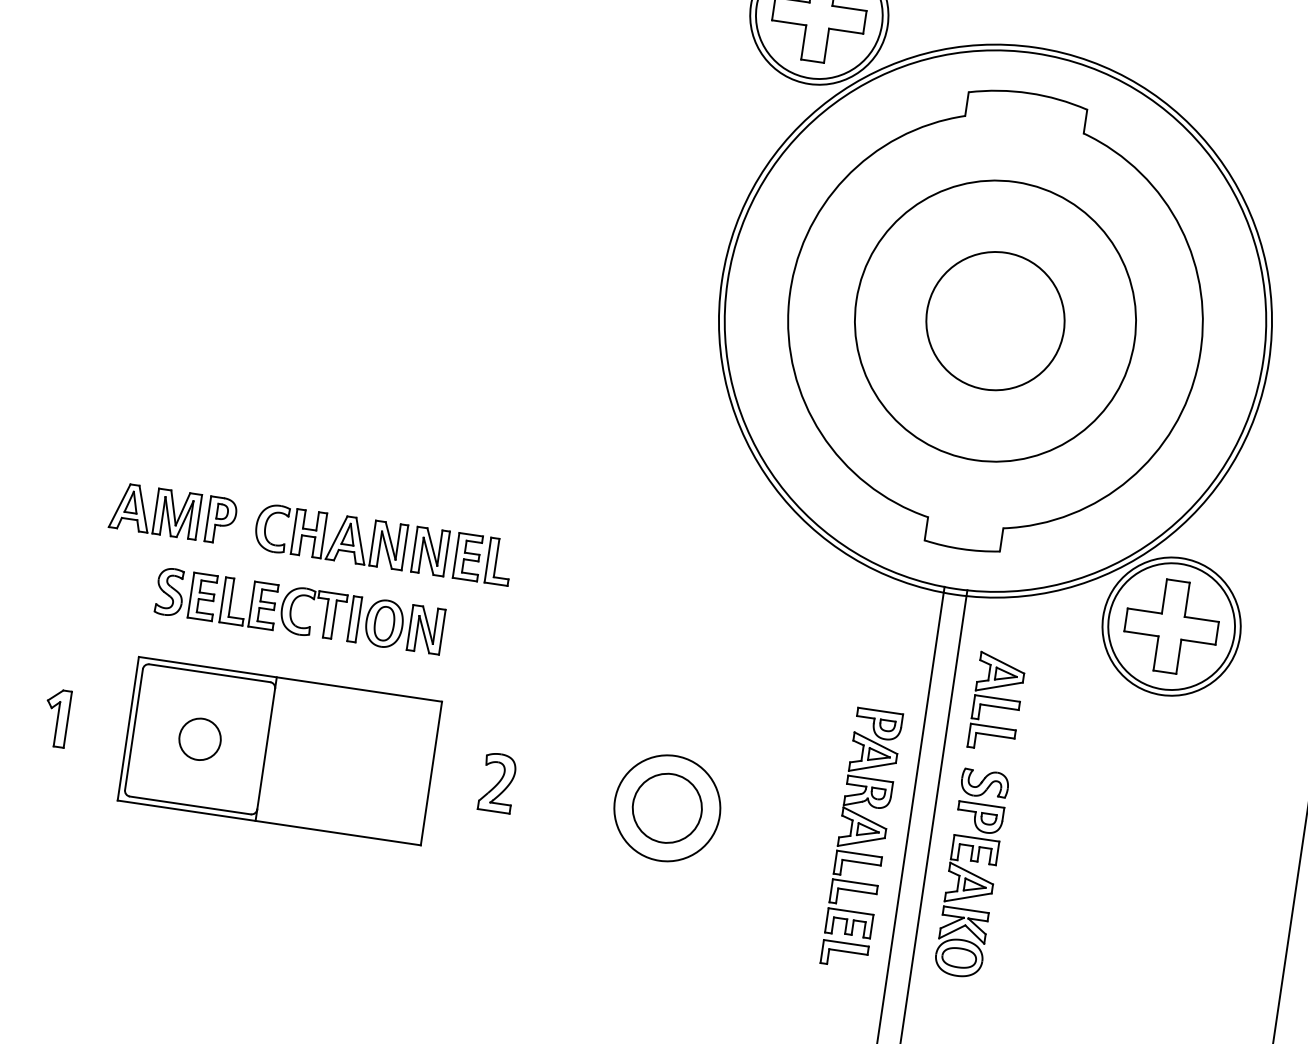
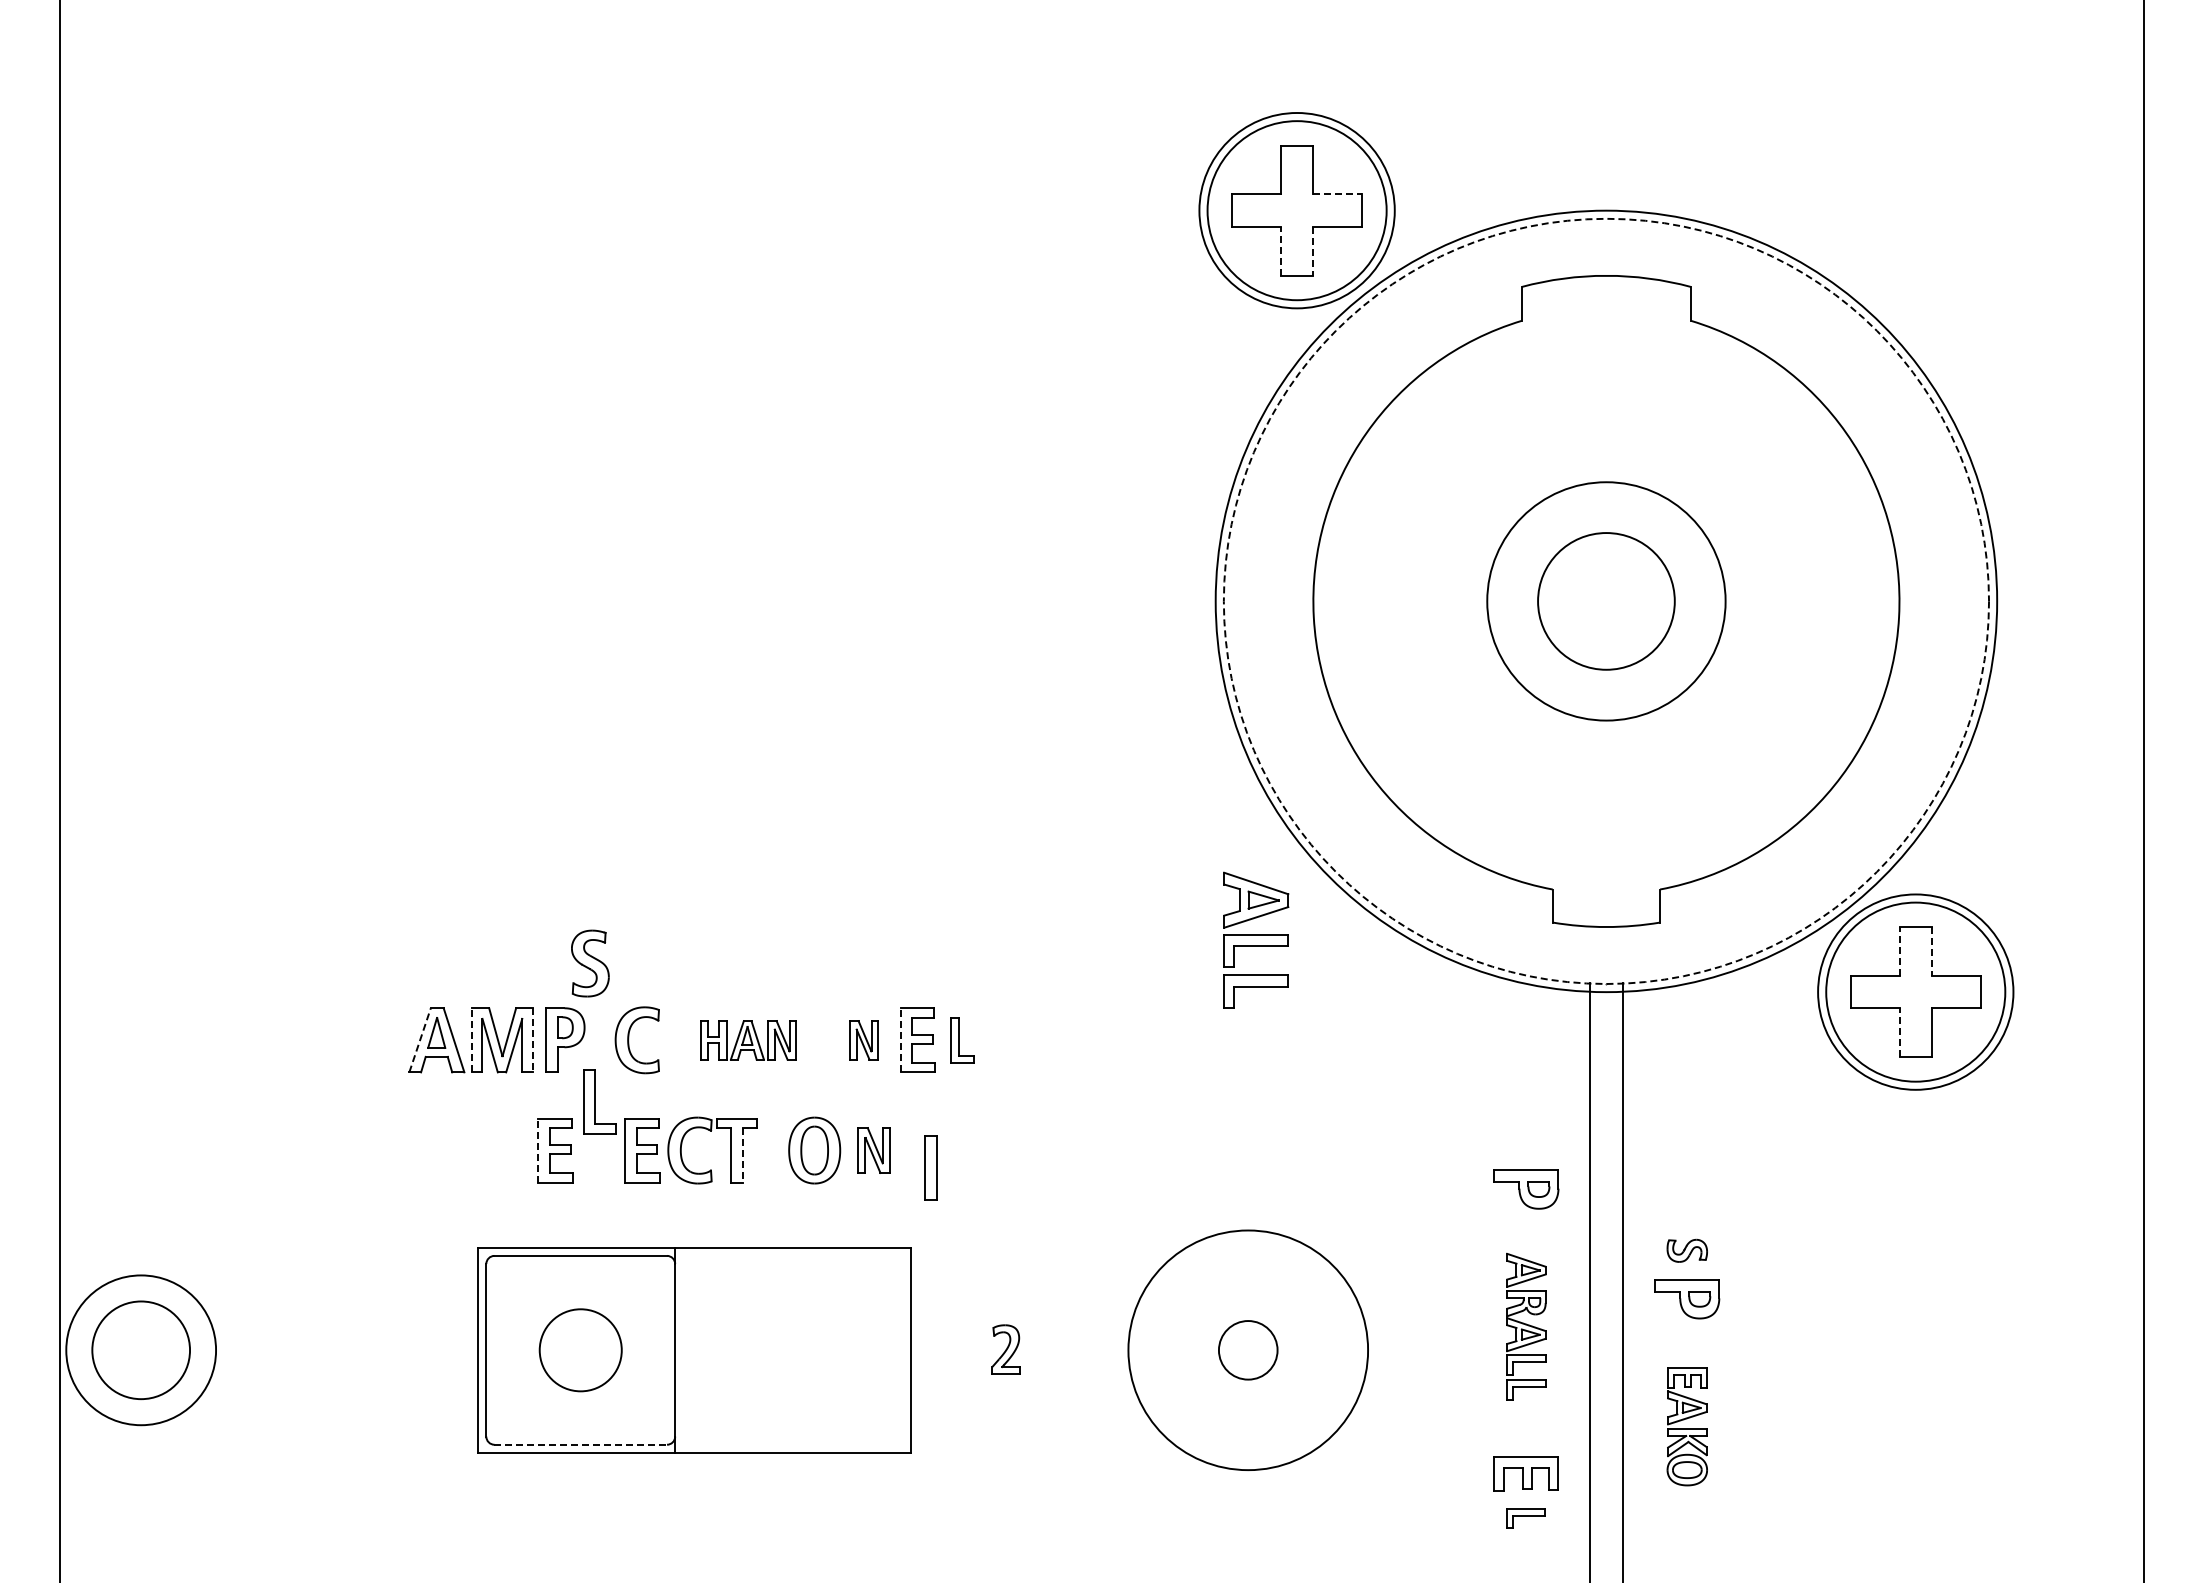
line: (849, 8) -> (1338, 194), solid -> dashed
line: (803, 41) -> (1280, 250), solid -> dashed
line: (826, 45) -> (1313, 251), solid -> dashed
circle: (995, 321) -> (1606, 601), size x0.6
circle: (995, 321) -> (1606, 601), size x0.7
circle: (995, 321) -> (1606, 601), solid -> dashed
line: (119, 505) -> (420, 1040), solid -> dashed
line: (155, 510) -> (471, 1039), solid -> dashed
line: (199, 517) -> (533, 1040), solid -> dashed
part: (349, 539) -> (748, 1040), size x0.6
part: (430, 551) -> (863, 1040), size x0.6
line: (456, 554) -> (900, 1039), solid -> dashed
part: (499, 561) -> (962, 1039), size x0.7
part: (170, 592) -> (590, 963), moved
line: (191, 595) -> (538, 1150), solid -> dashed
line: (1164, 595) -> (1899, 950), solid -> dashed
line: (1187, 599) -> (1932, 951), solid -> dashed
part: (233, 601) -> (599, 1101), moved
line: (334, 619) -> (743, 1155), solid -> dashed
part: (354, 619) -> (930, 1167), moved
part: (425, 629) -> (873, 1150), size x0.7
line: (1156, 653) -> (1899, 1032), solid -> dashed
part: (997, 701) -> (1256, 939), moved
part: (56, 717) -> (375, 1349), removed
circle: (199, 739) -> (580, 1350), size x1.4
part: (497, 782) -> (1005, 1349), size x0.6
part: (985, 783) -> (1687, 1250), size x0.6
line: (190, 805) -> (581, 1444), solid -> dashed
circle: (667, 808) -> (1248, 1350), size x0.6
circle: (667, 808) -> (1248, 1350), size x1.6
part: (864, 820) -> (1526, 1326), size x0.6
part: (966, 907) -> (1687, 1426), size x0.6
part: (844, 954) -> (1525, 1518), size x0.6

